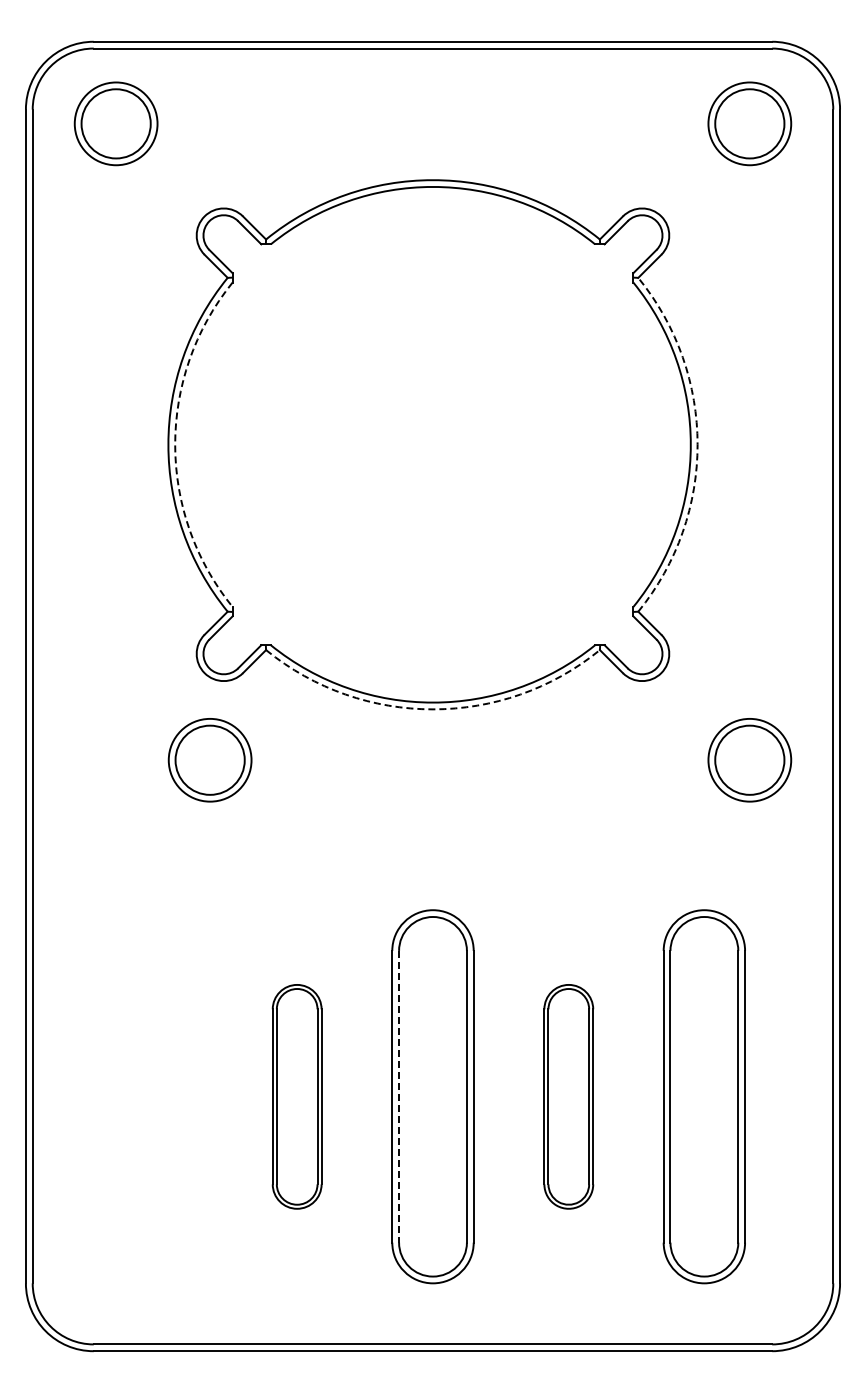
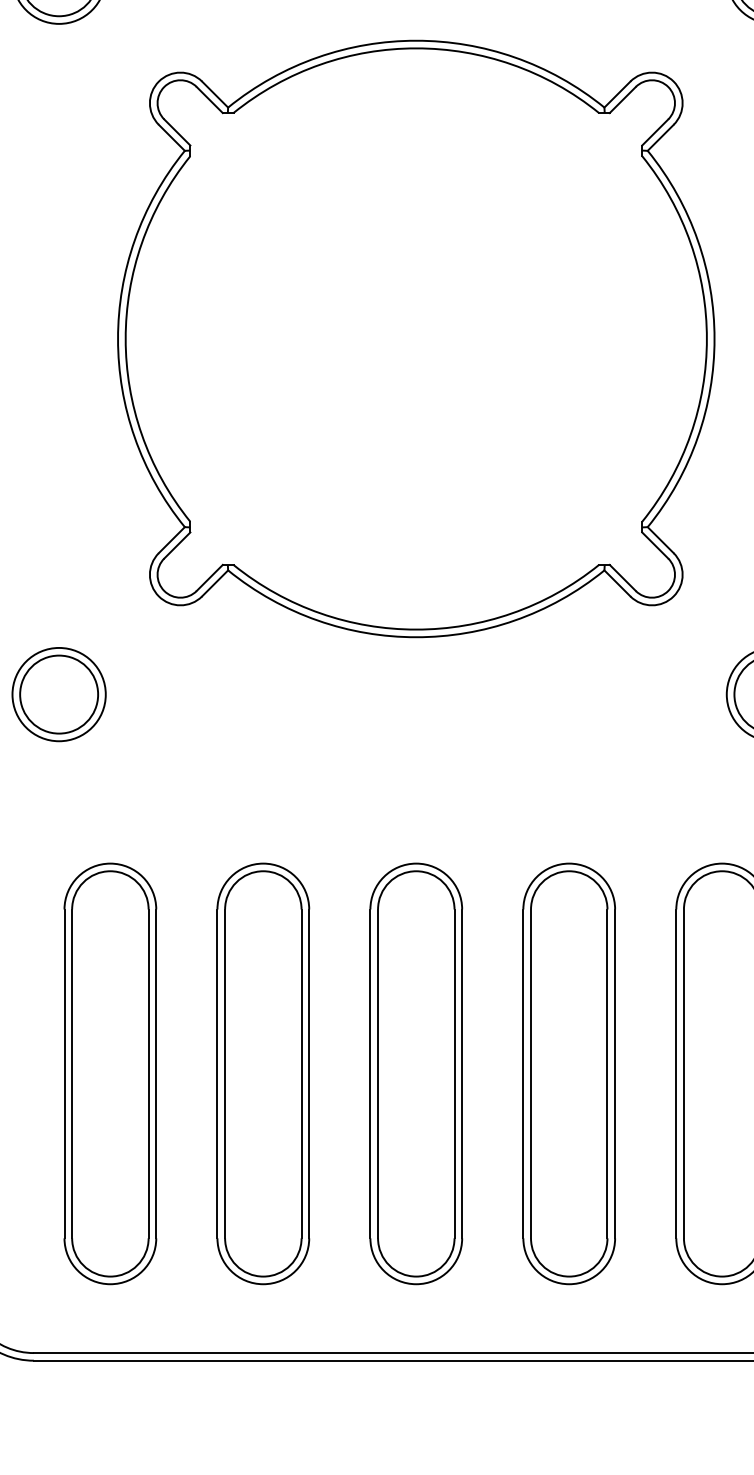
arc: (175, 444) -> (126, 338), dashed -> solid
arc: (697, 444) -> (714, 338), dashed -> solid
arc: (433, 709) -> (416, 637), dashed -> solid
part: (209, 760) -> (58, 694), moved
part: (161, 1096) -> (110, 1073), added
part: (296, 1096) -> (262, 1073), size x1.67
line: (399, 1096) -> (378, 1073), dashed -> solid
part: (568, 1096) -> (569, 1073), size x1.67

